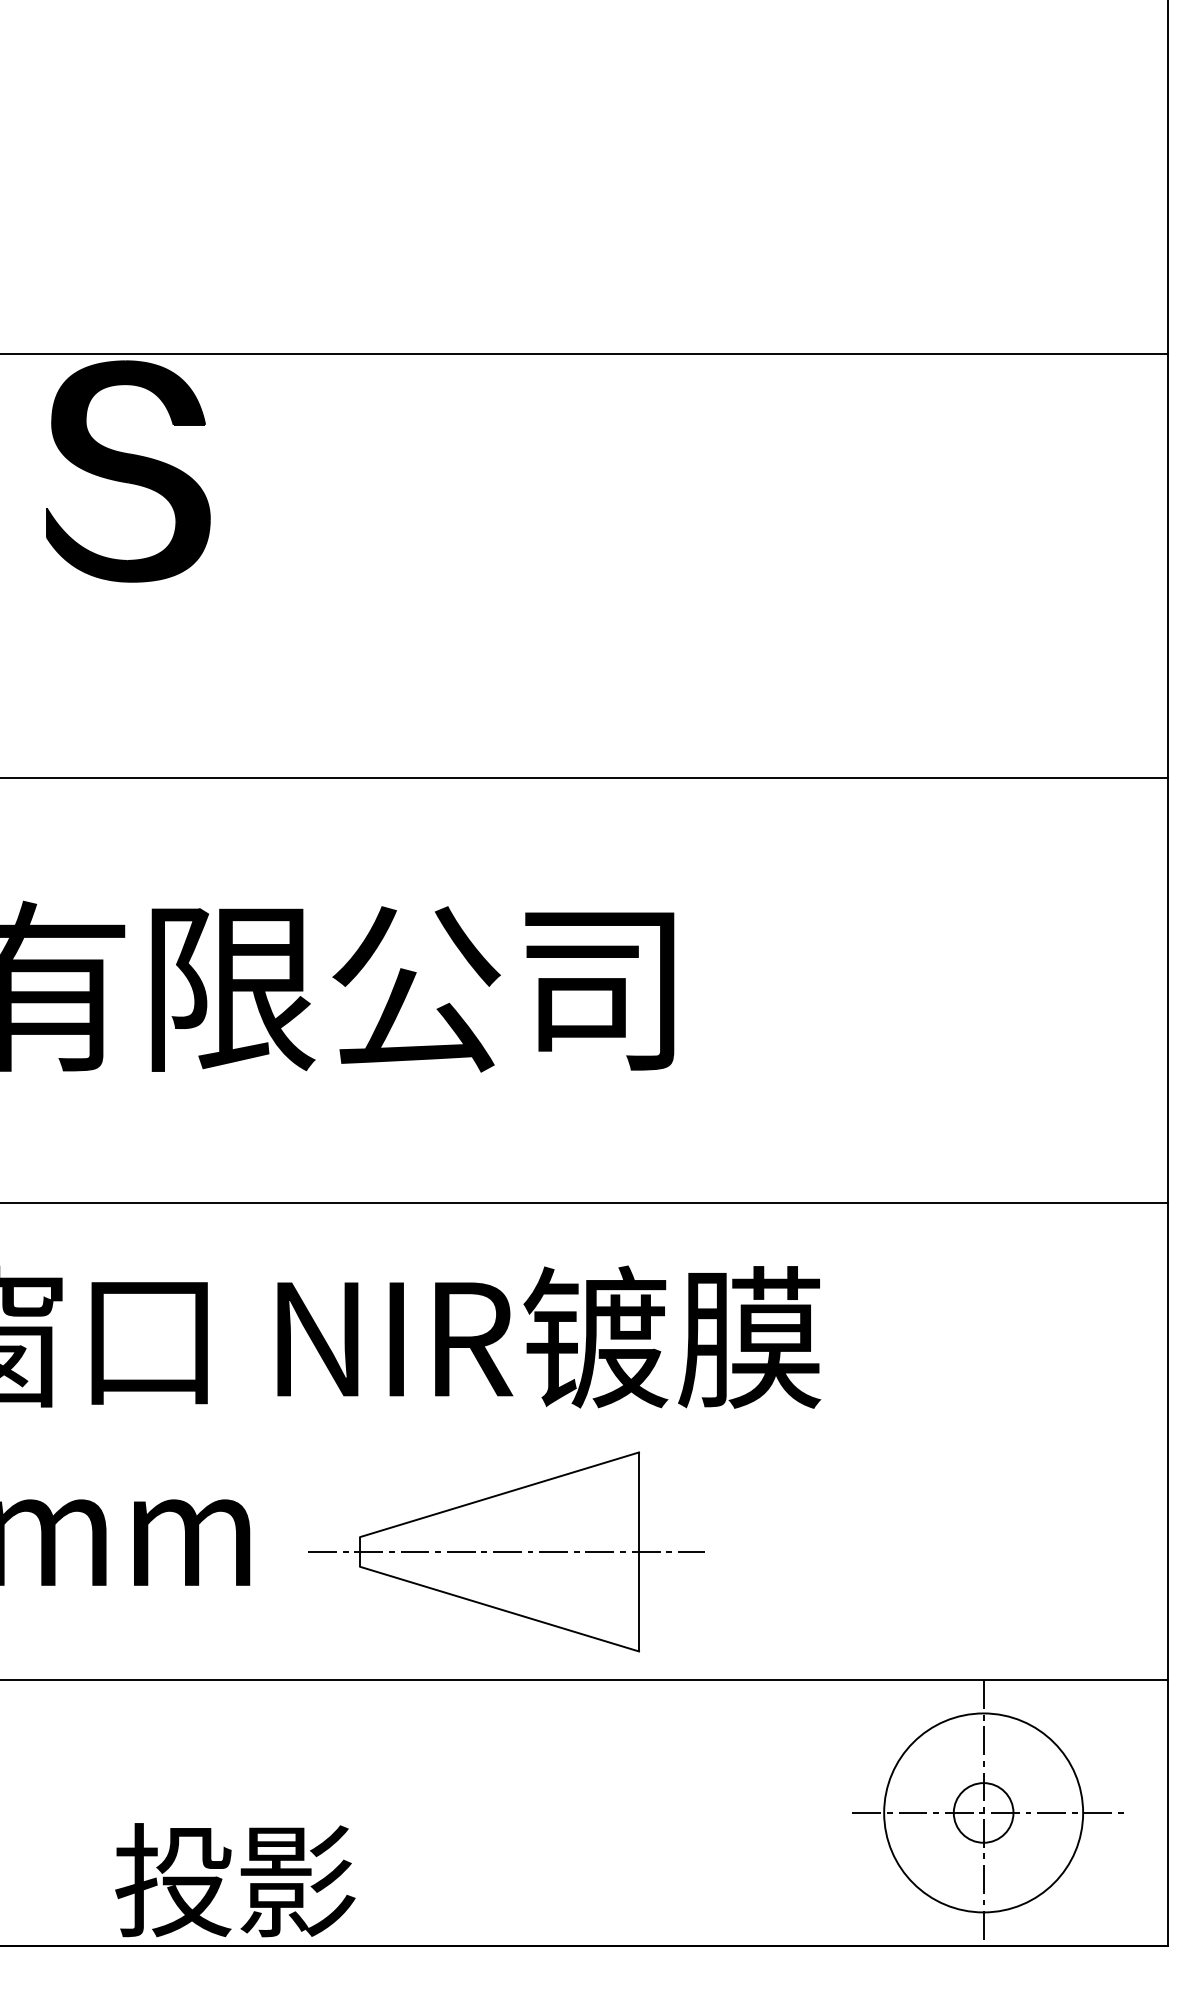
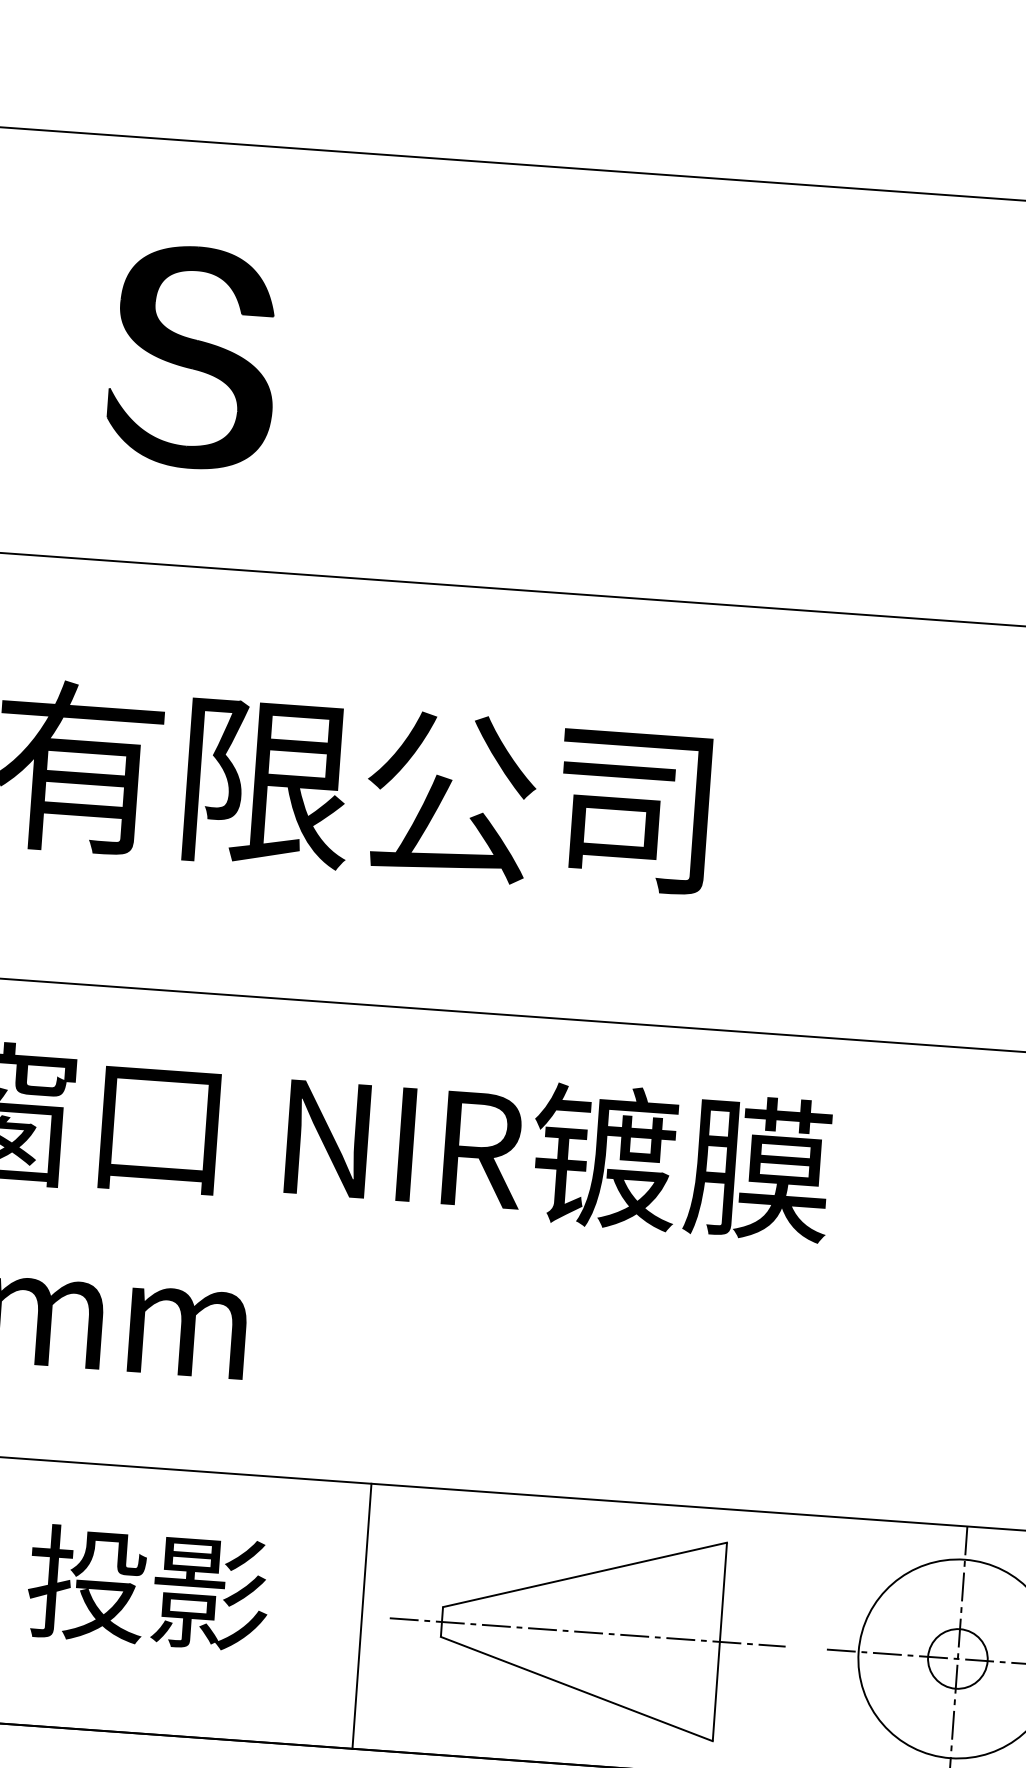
part: (128, 471) -> (193, 357), moved
part: (506, 1551) -> (587, 1632), moved
line: (386, 1812) -> (362, 1615), added
text: (235, 1880) -> (148, 1588), moved

